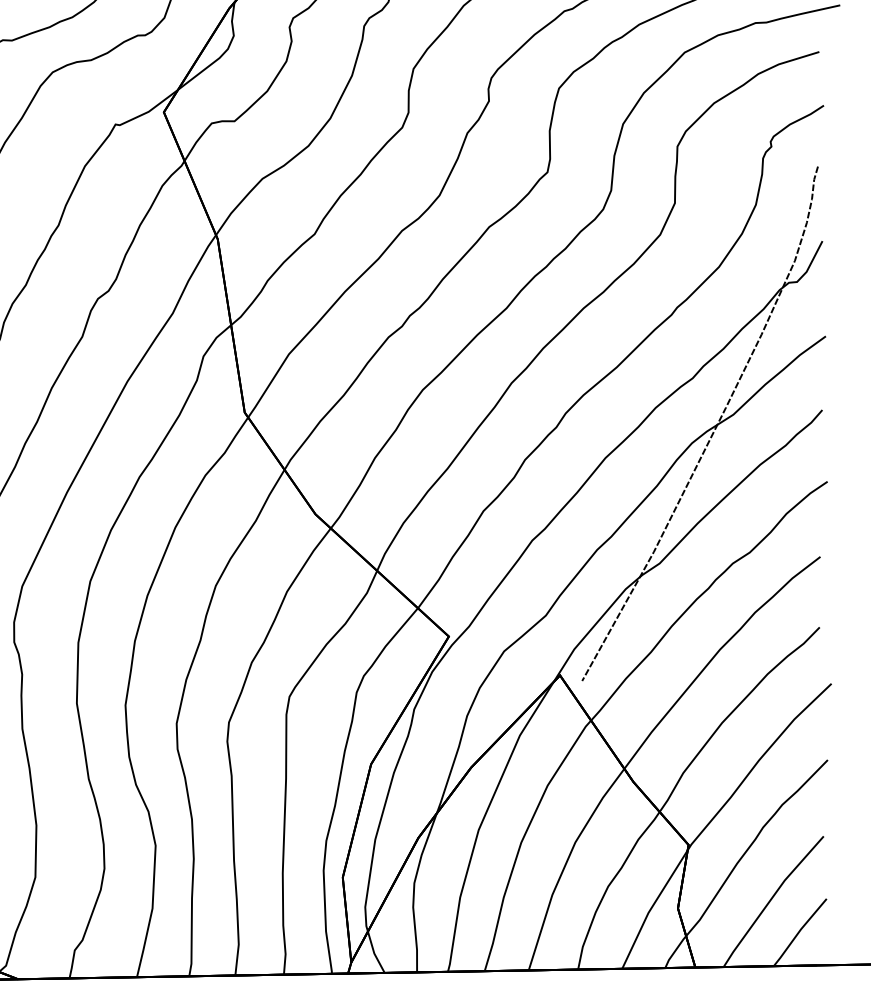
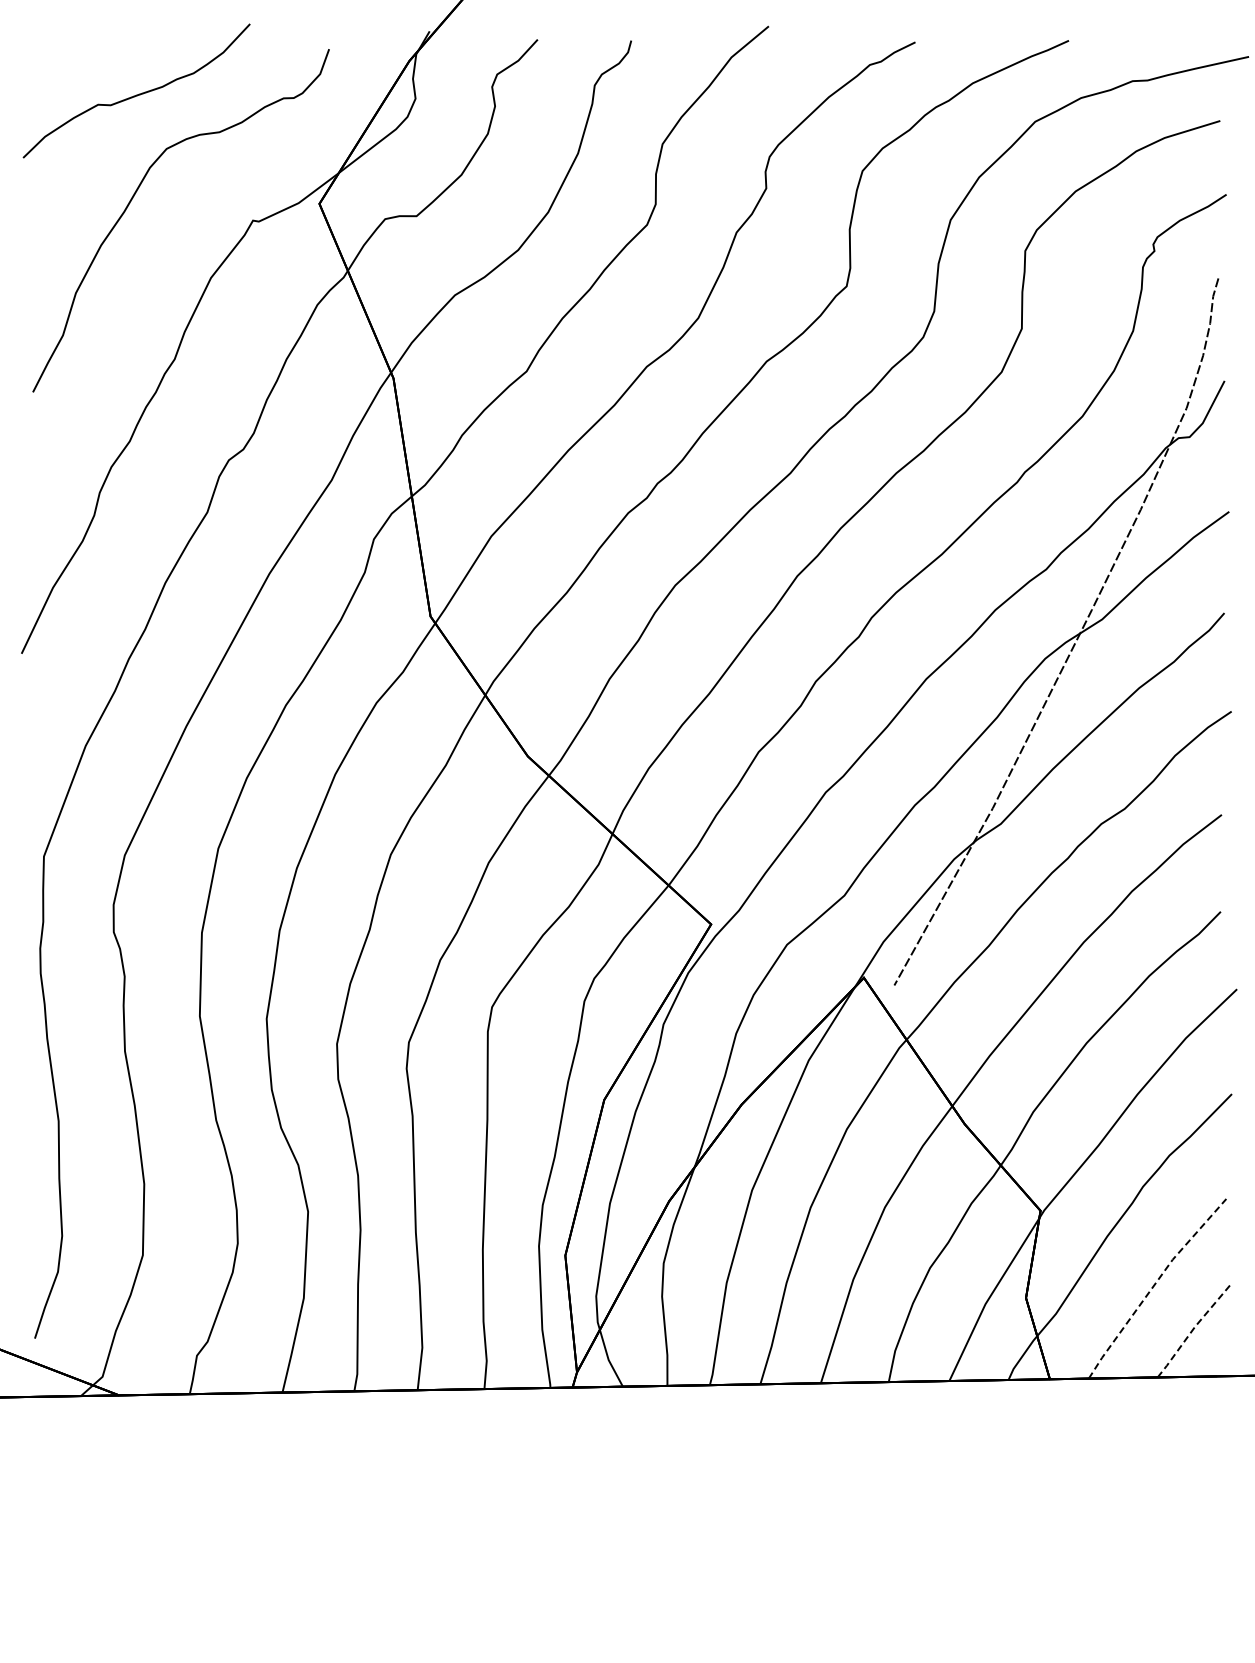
line: (771, 899) -> (1154, 1285), solid -> dashed
line: (799, 931) -> (1192, 1329), solid -> dashed

